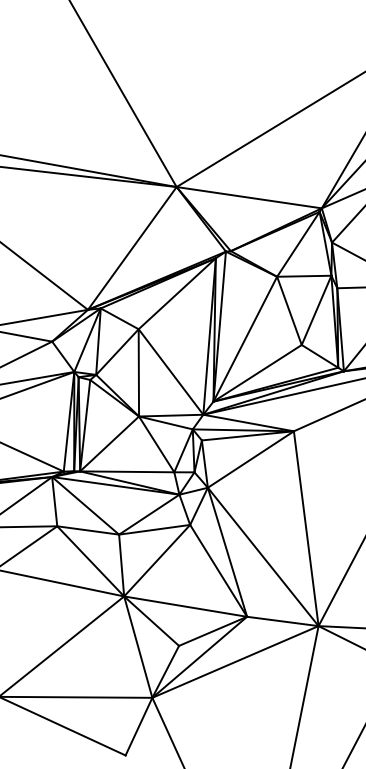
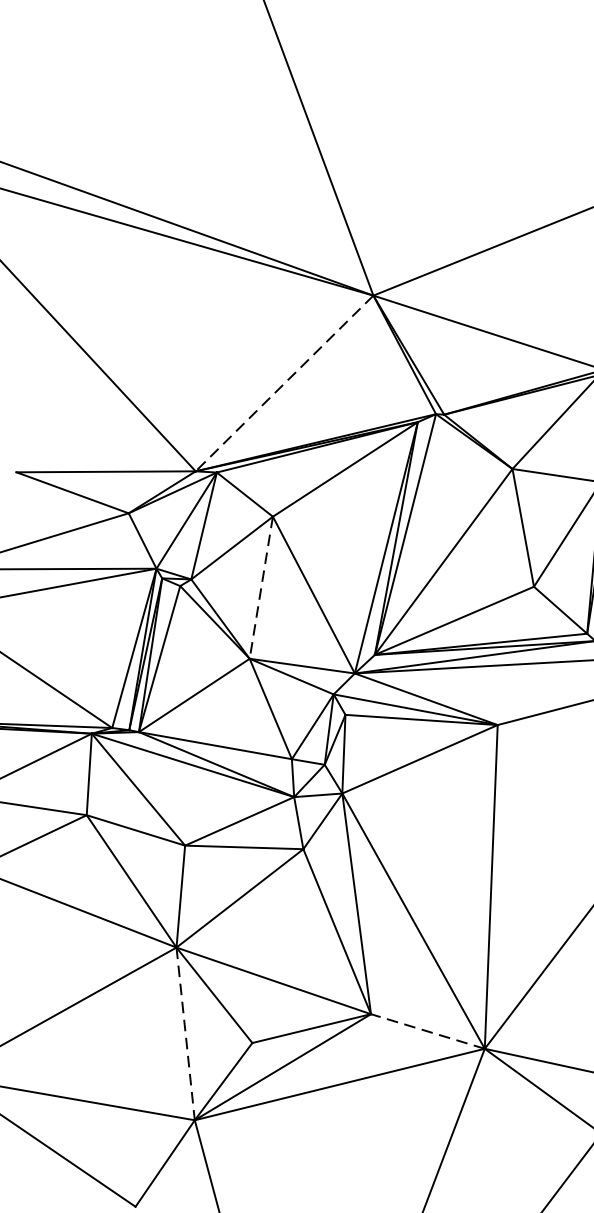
line: (132, 248) -> (284, 383), solid -> dashed
line: (138, 372) -> (260, 587), solid -> dashed
line: (282, 621) -> (427, 1031), solid -> dashed
line: (138, 647) -> (185, 1034), solid -> dashed

